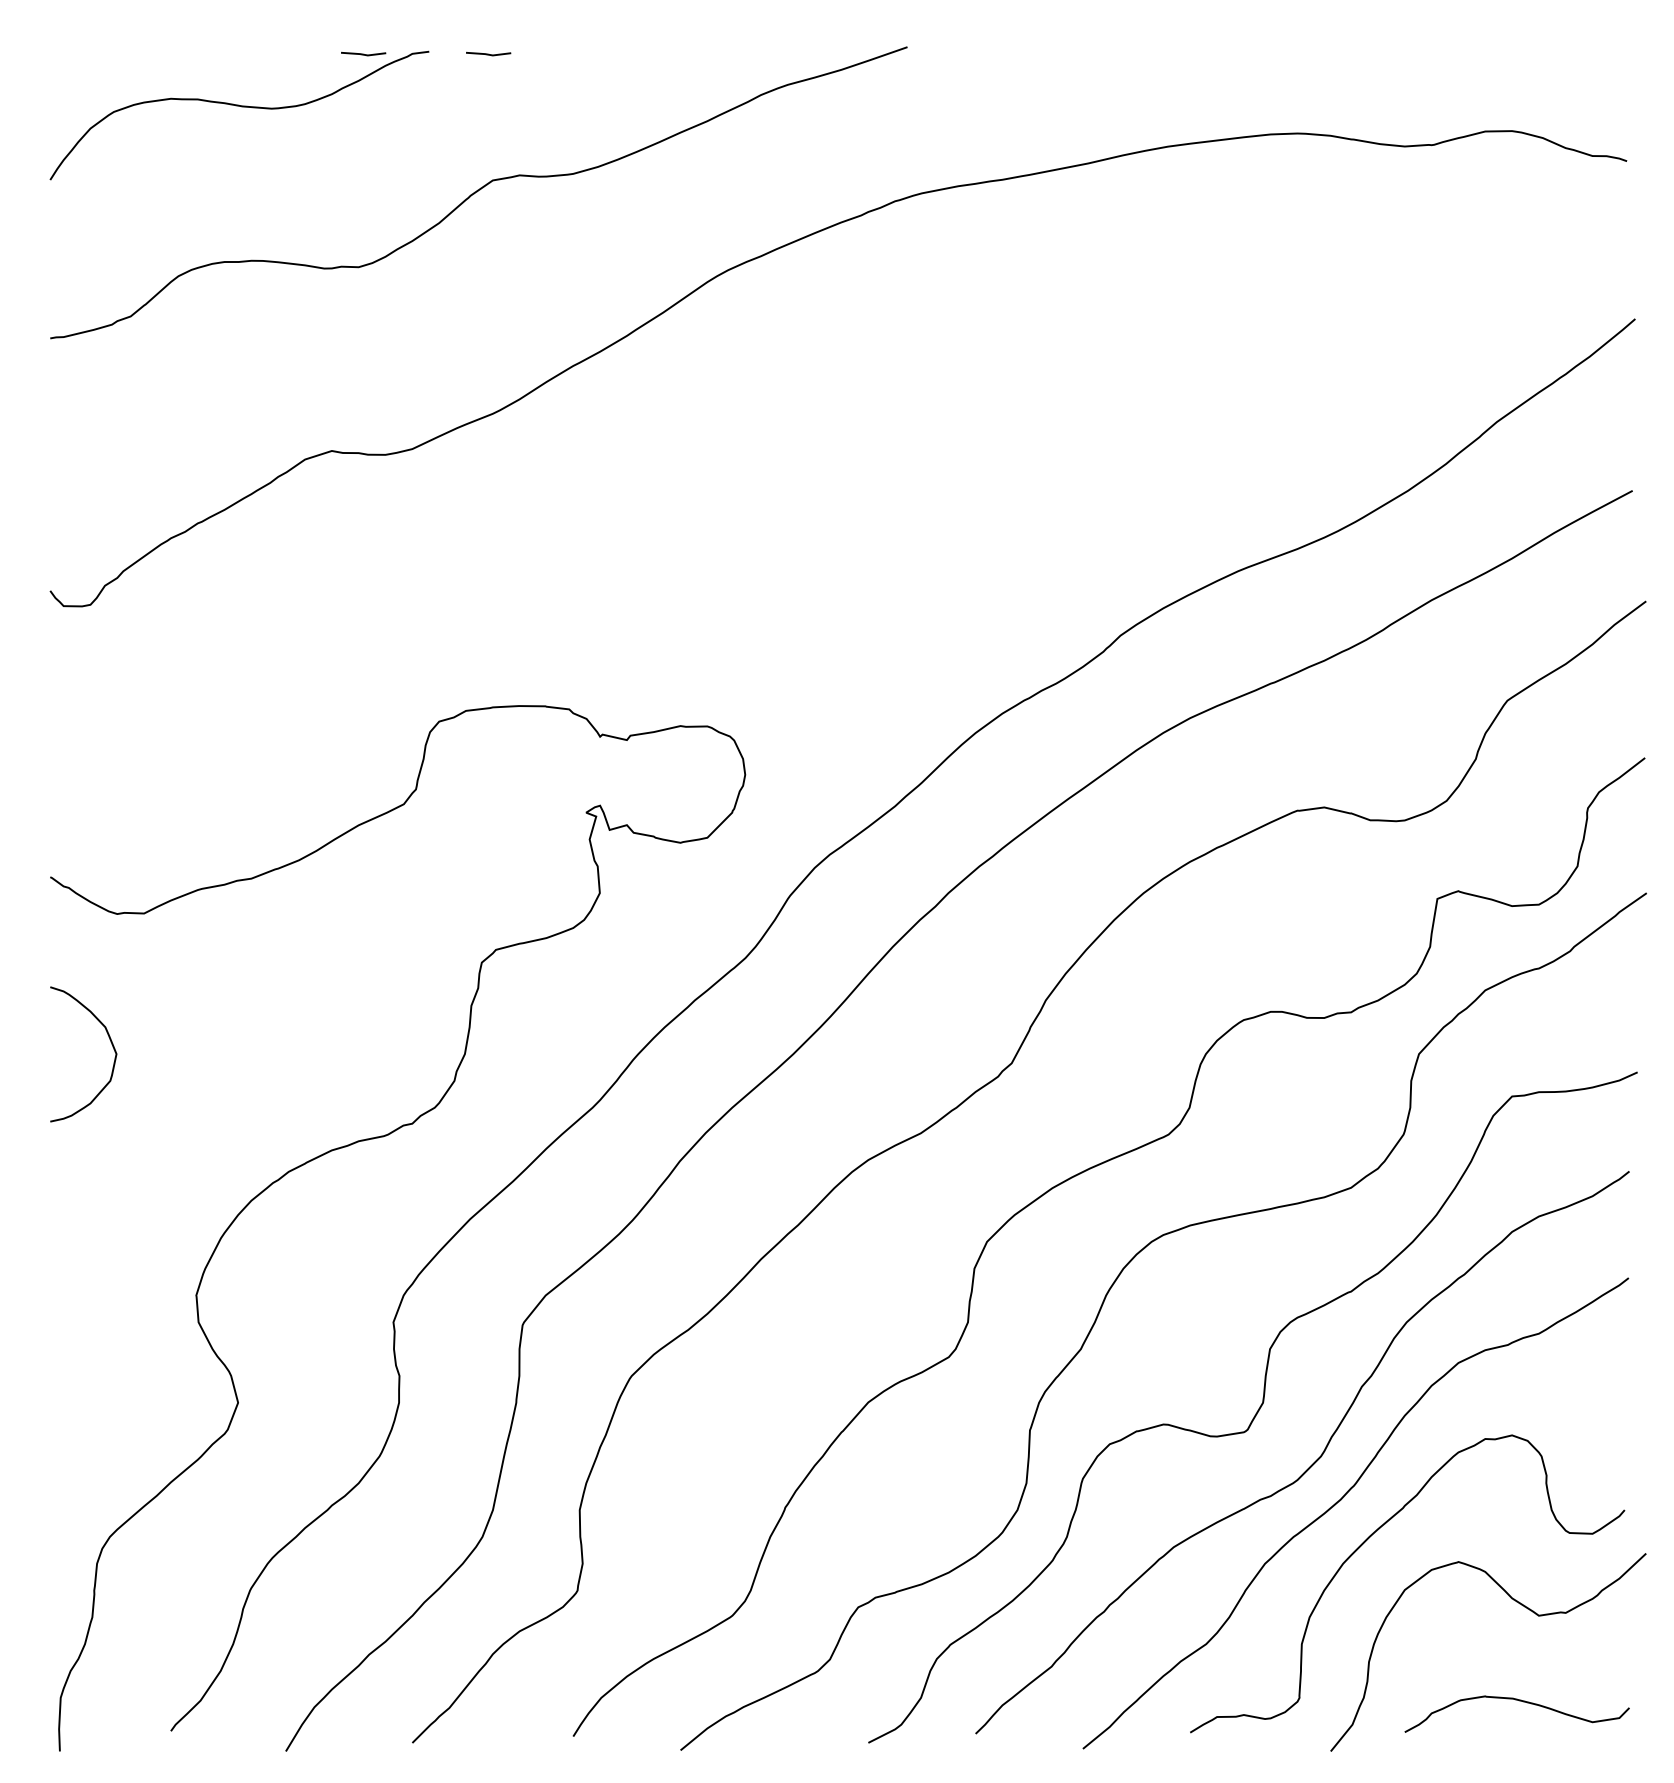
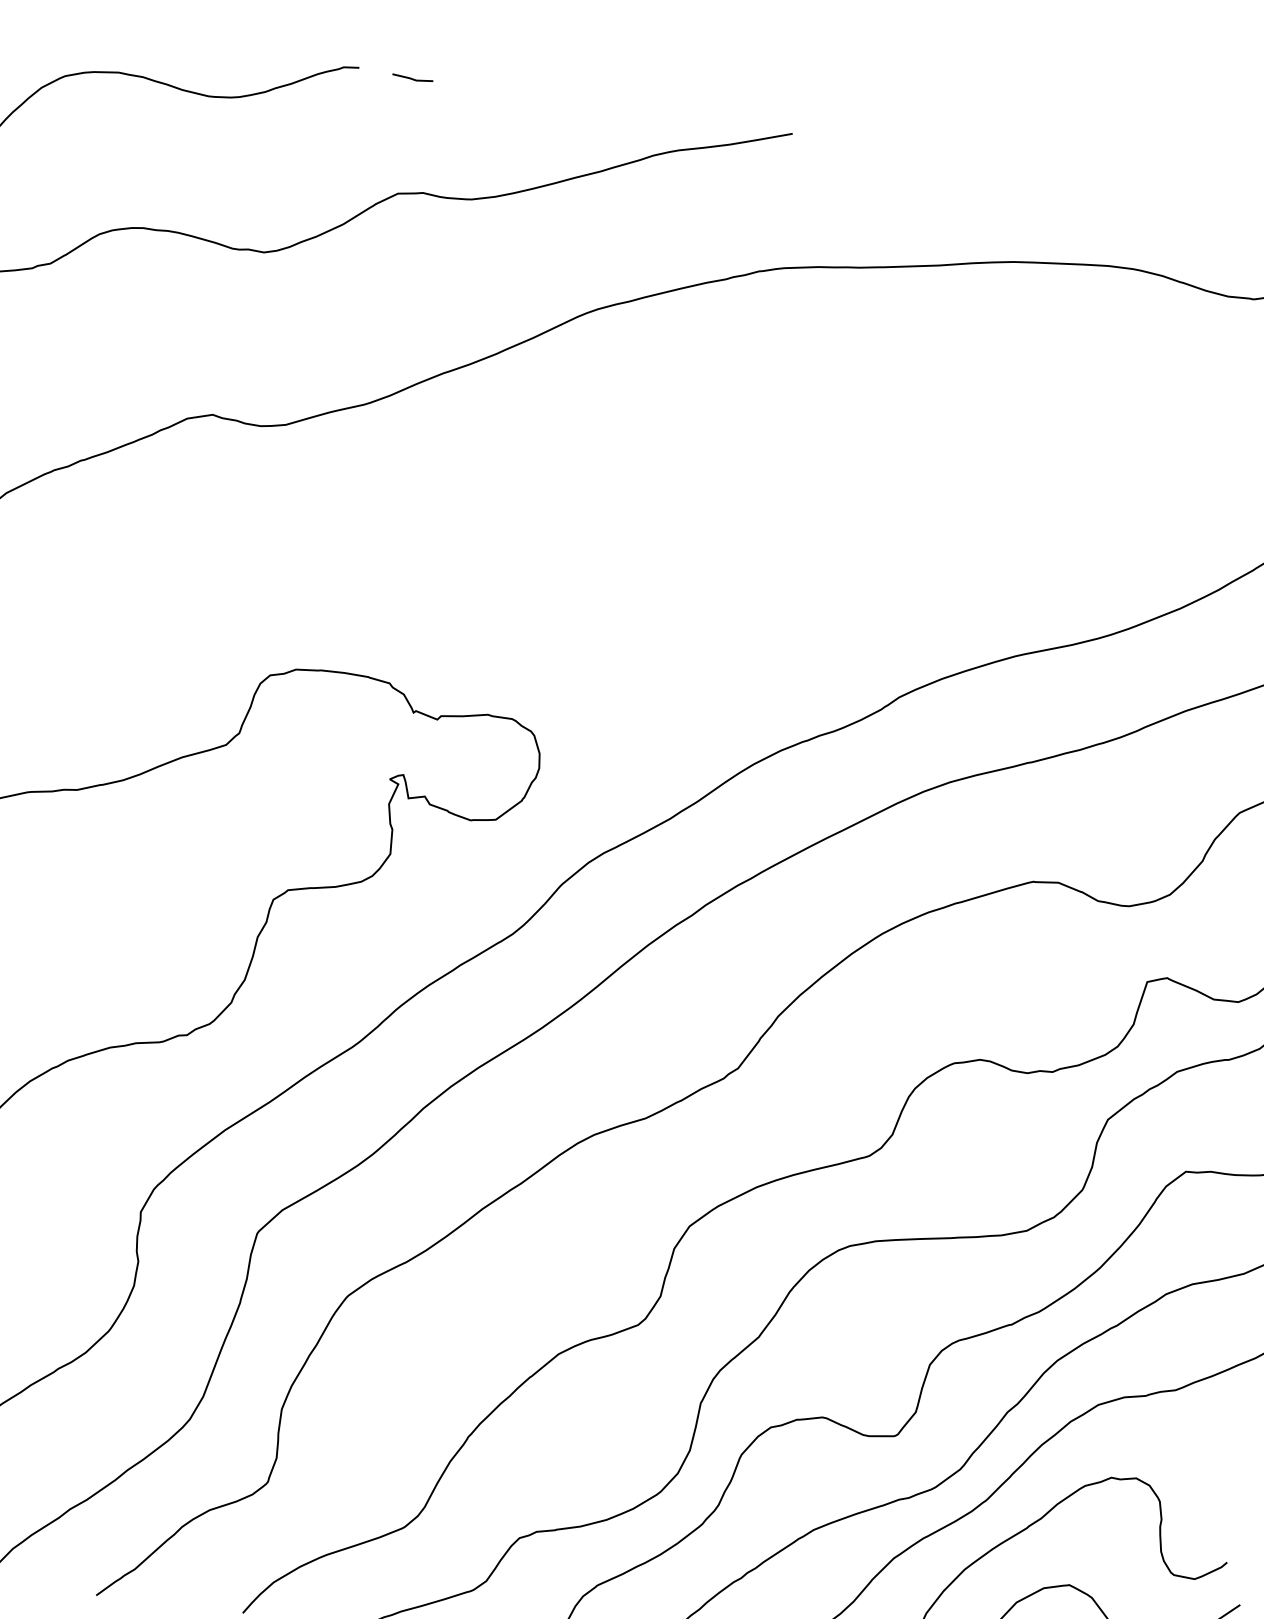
line: (363, 53) -> (299, 59), removed

